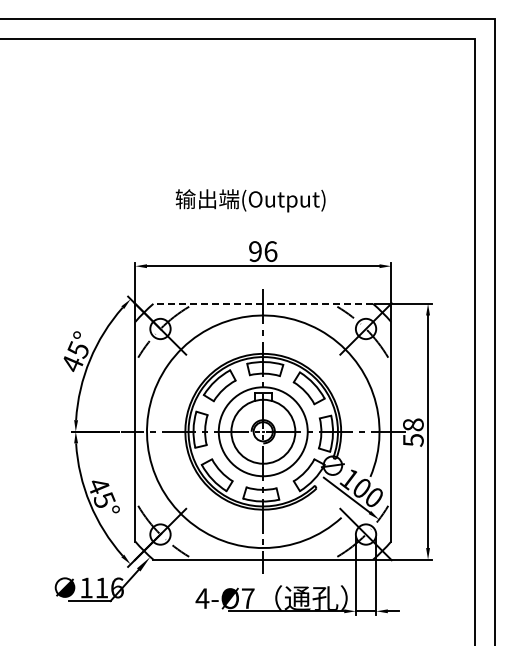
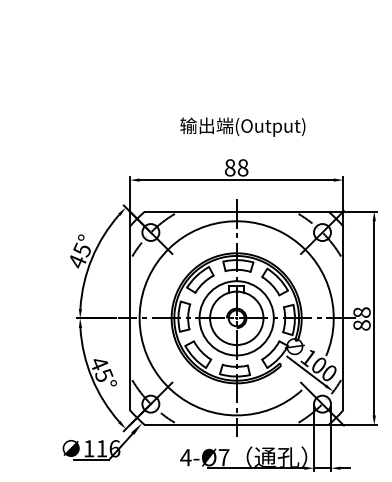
text: (250, 200) -> (242, 126), moved
text: (263, 251) -> (236, 167), 96 -> 88
line: (263, 303) -> (236, 211), dashed -> solid
text: (413, 439) -> (362, 324), 58 -> 88

